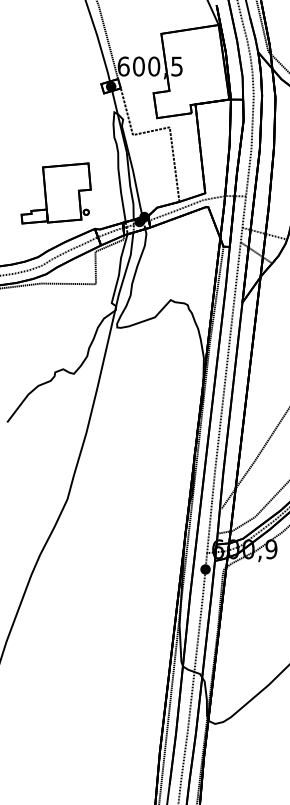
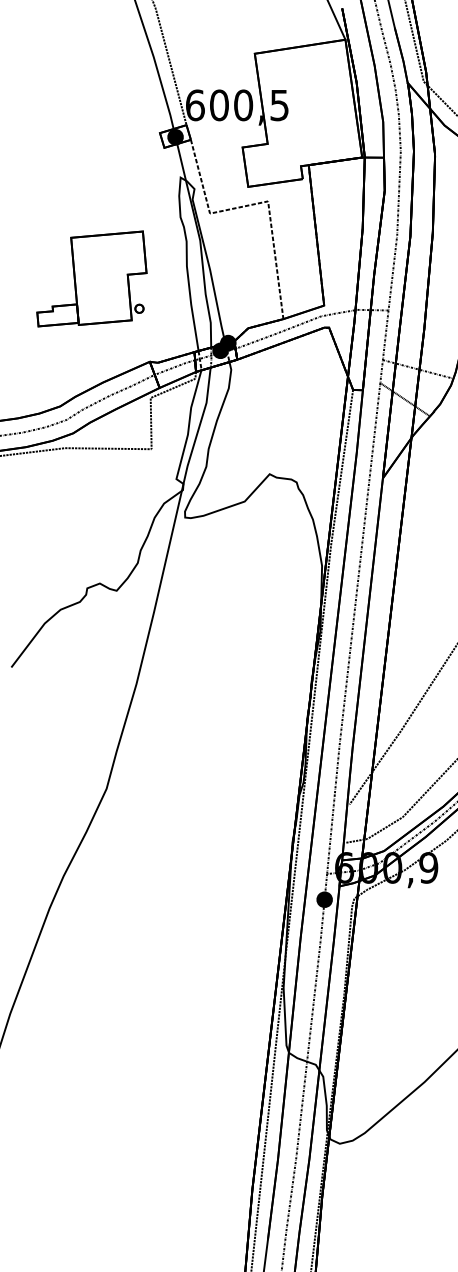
part: (55, 193) -> (90, 279), moved

